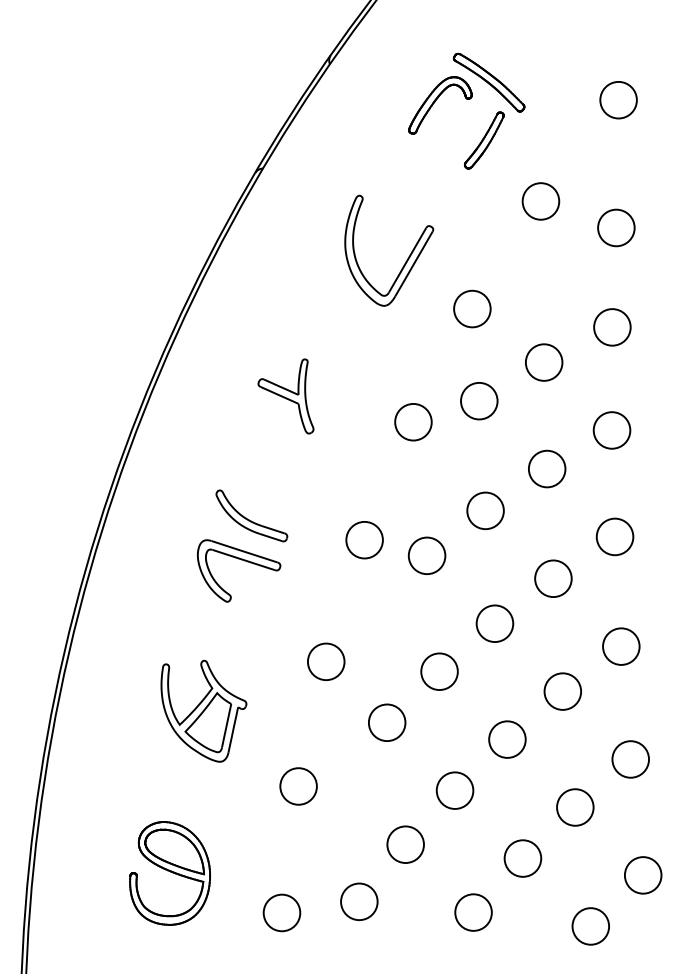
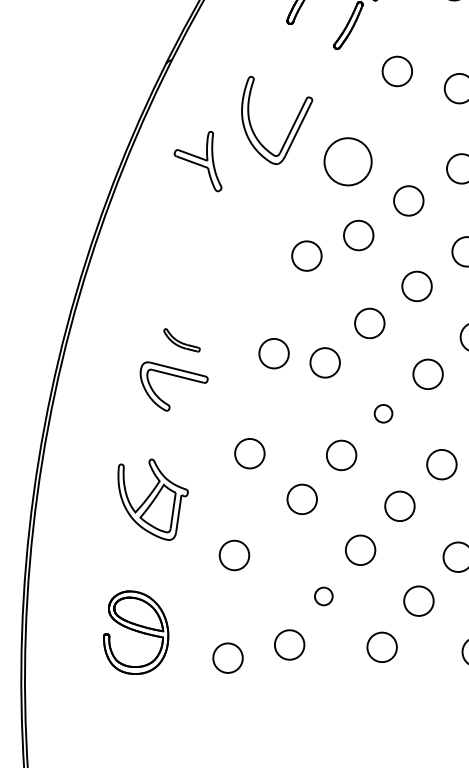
circle: (472, 308) -> (348, 161), size x1.6
part: (285, 396) -> (197, 162), moved
part: (251, 515) -> (181, 340), size x0.6
circle: (494, 623) -> (383, 413), size x0.6
circle: (405, 844) -> (323, 596), size x0.6

